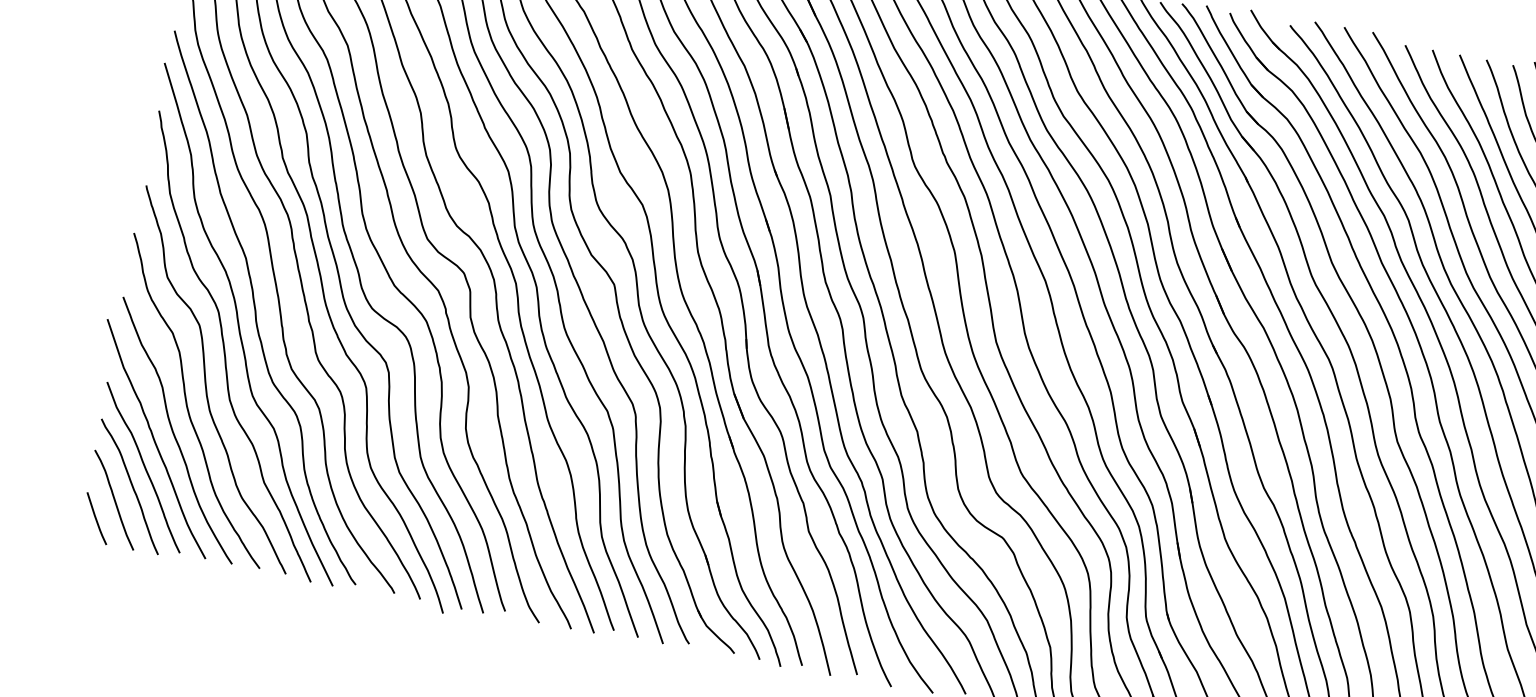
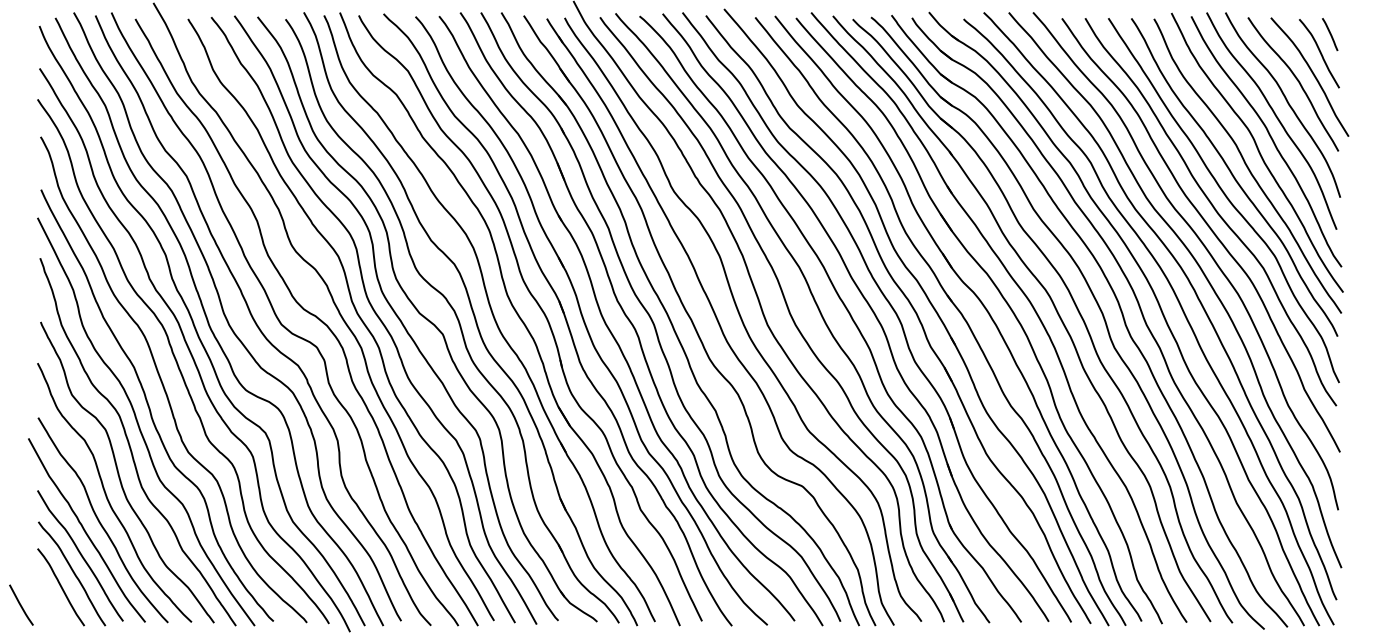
line: (97, 517) -> (21, 604), moved

